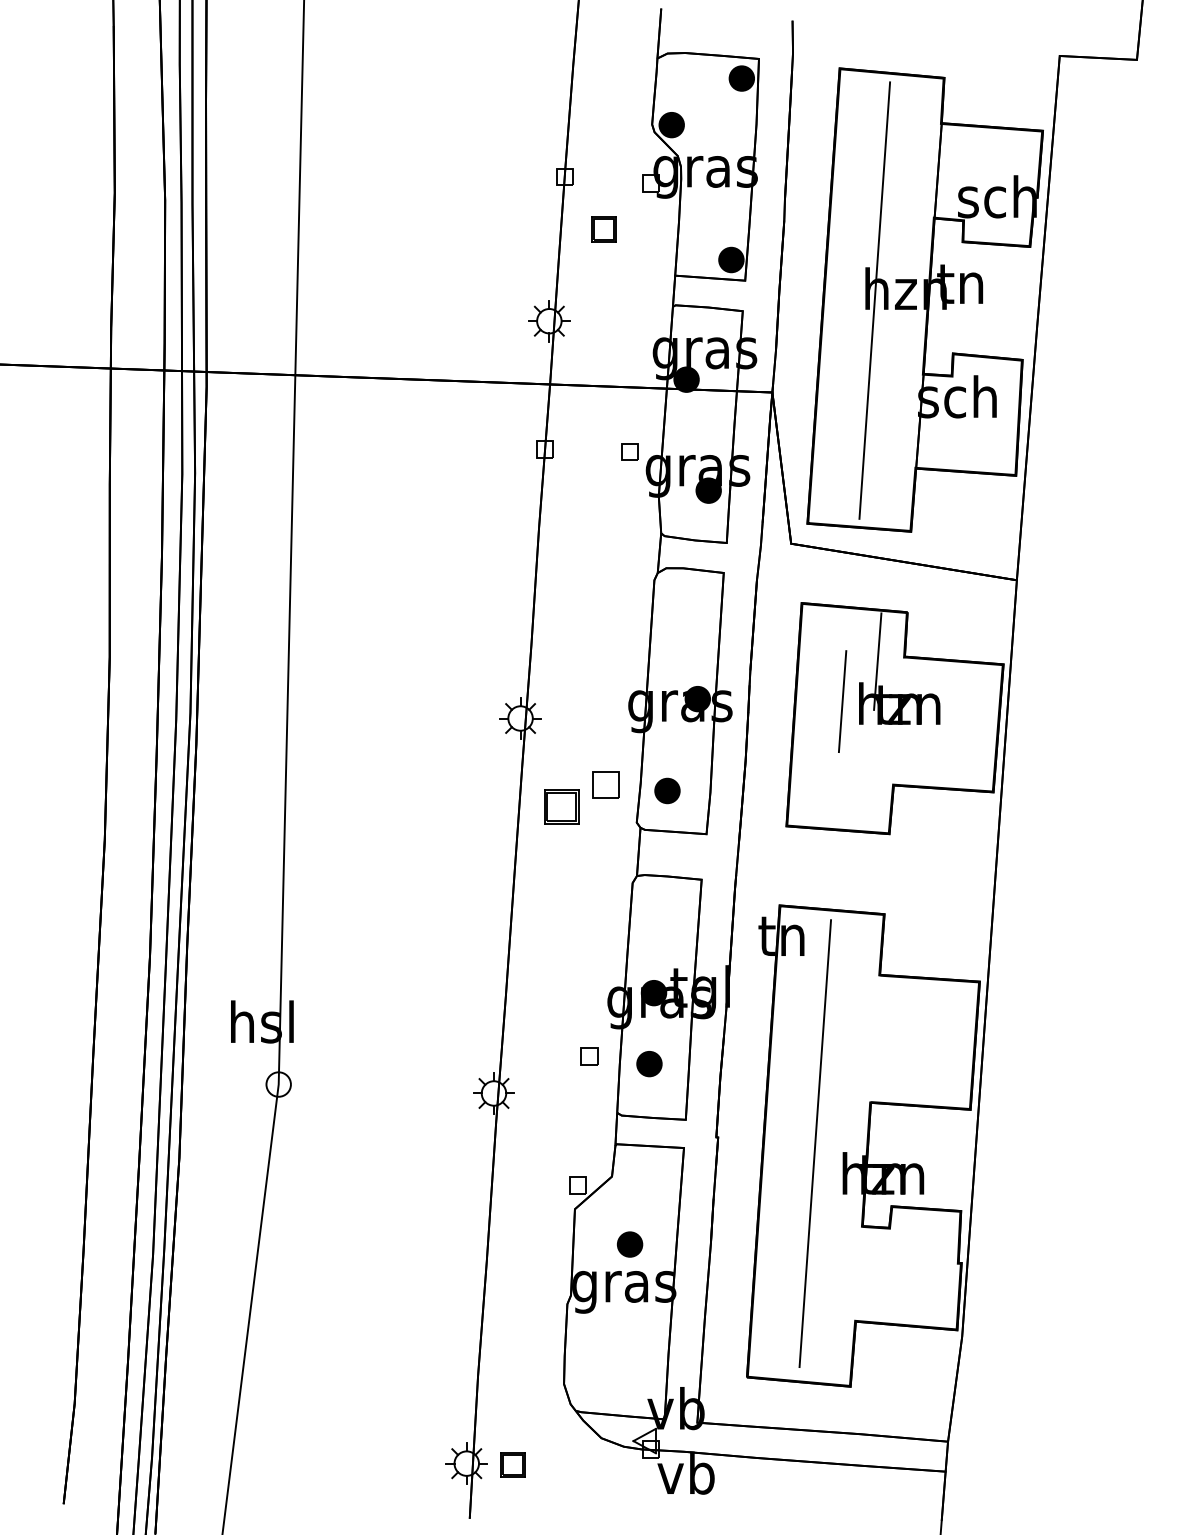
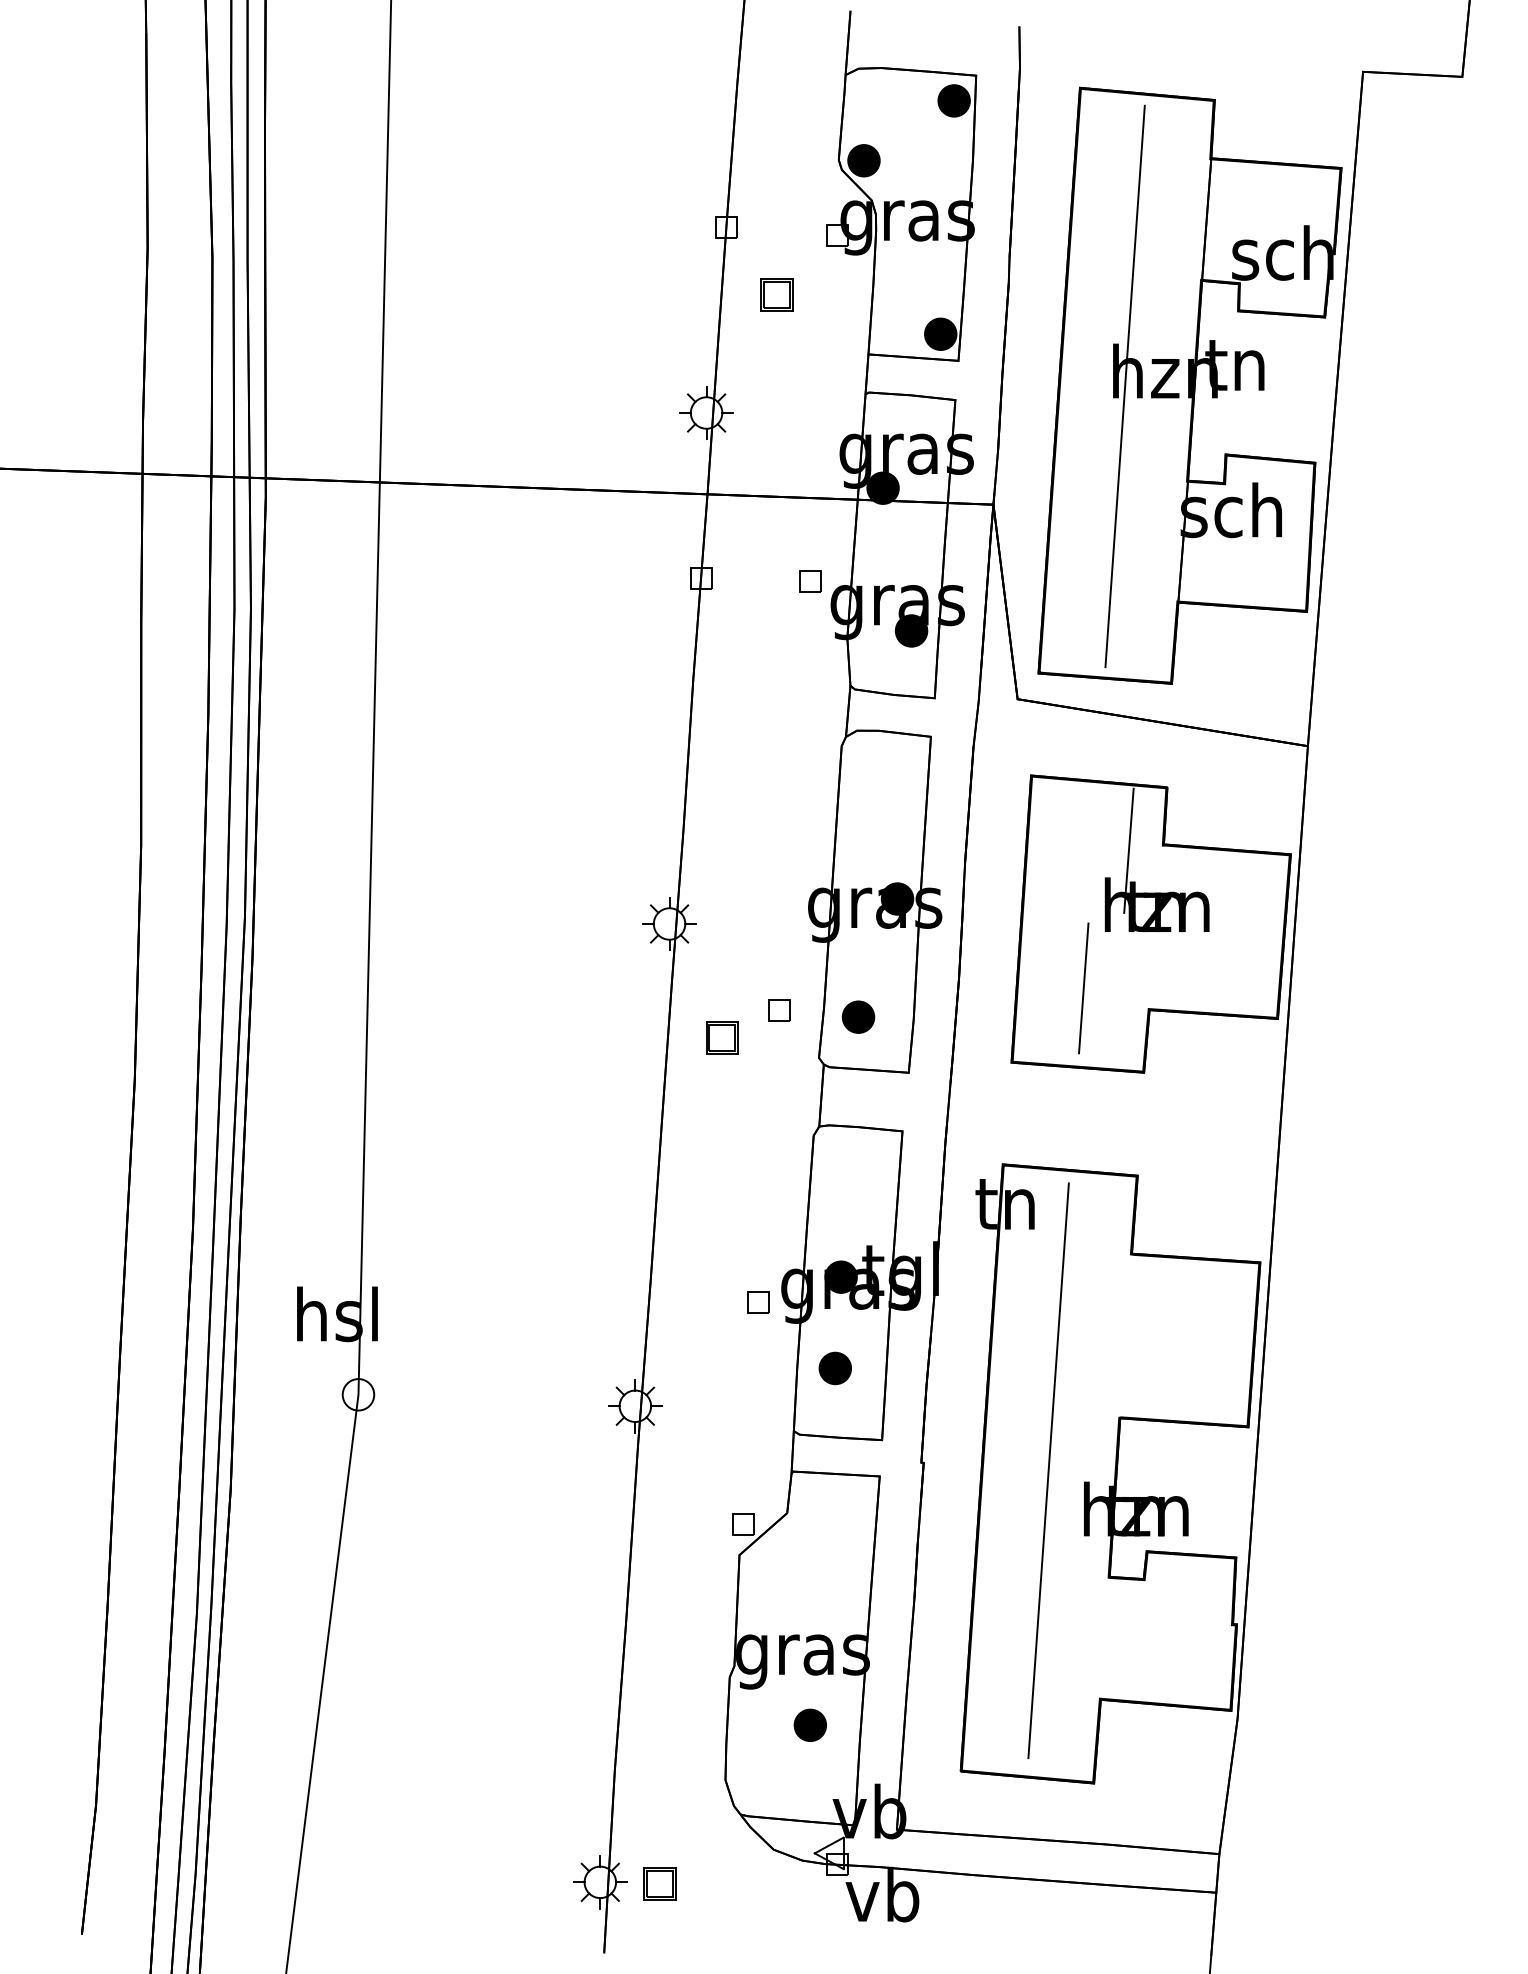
line: (842, 701) -> (1083, 988), moved
part: (605, 785) -> (778, 1010), size x0.62
part: (561, 806) -> (722, 1037), size x0.71
part: (589, 1056) -> (758, 1302), moved
part: (629, 1244) -> (809, 1725), moved

